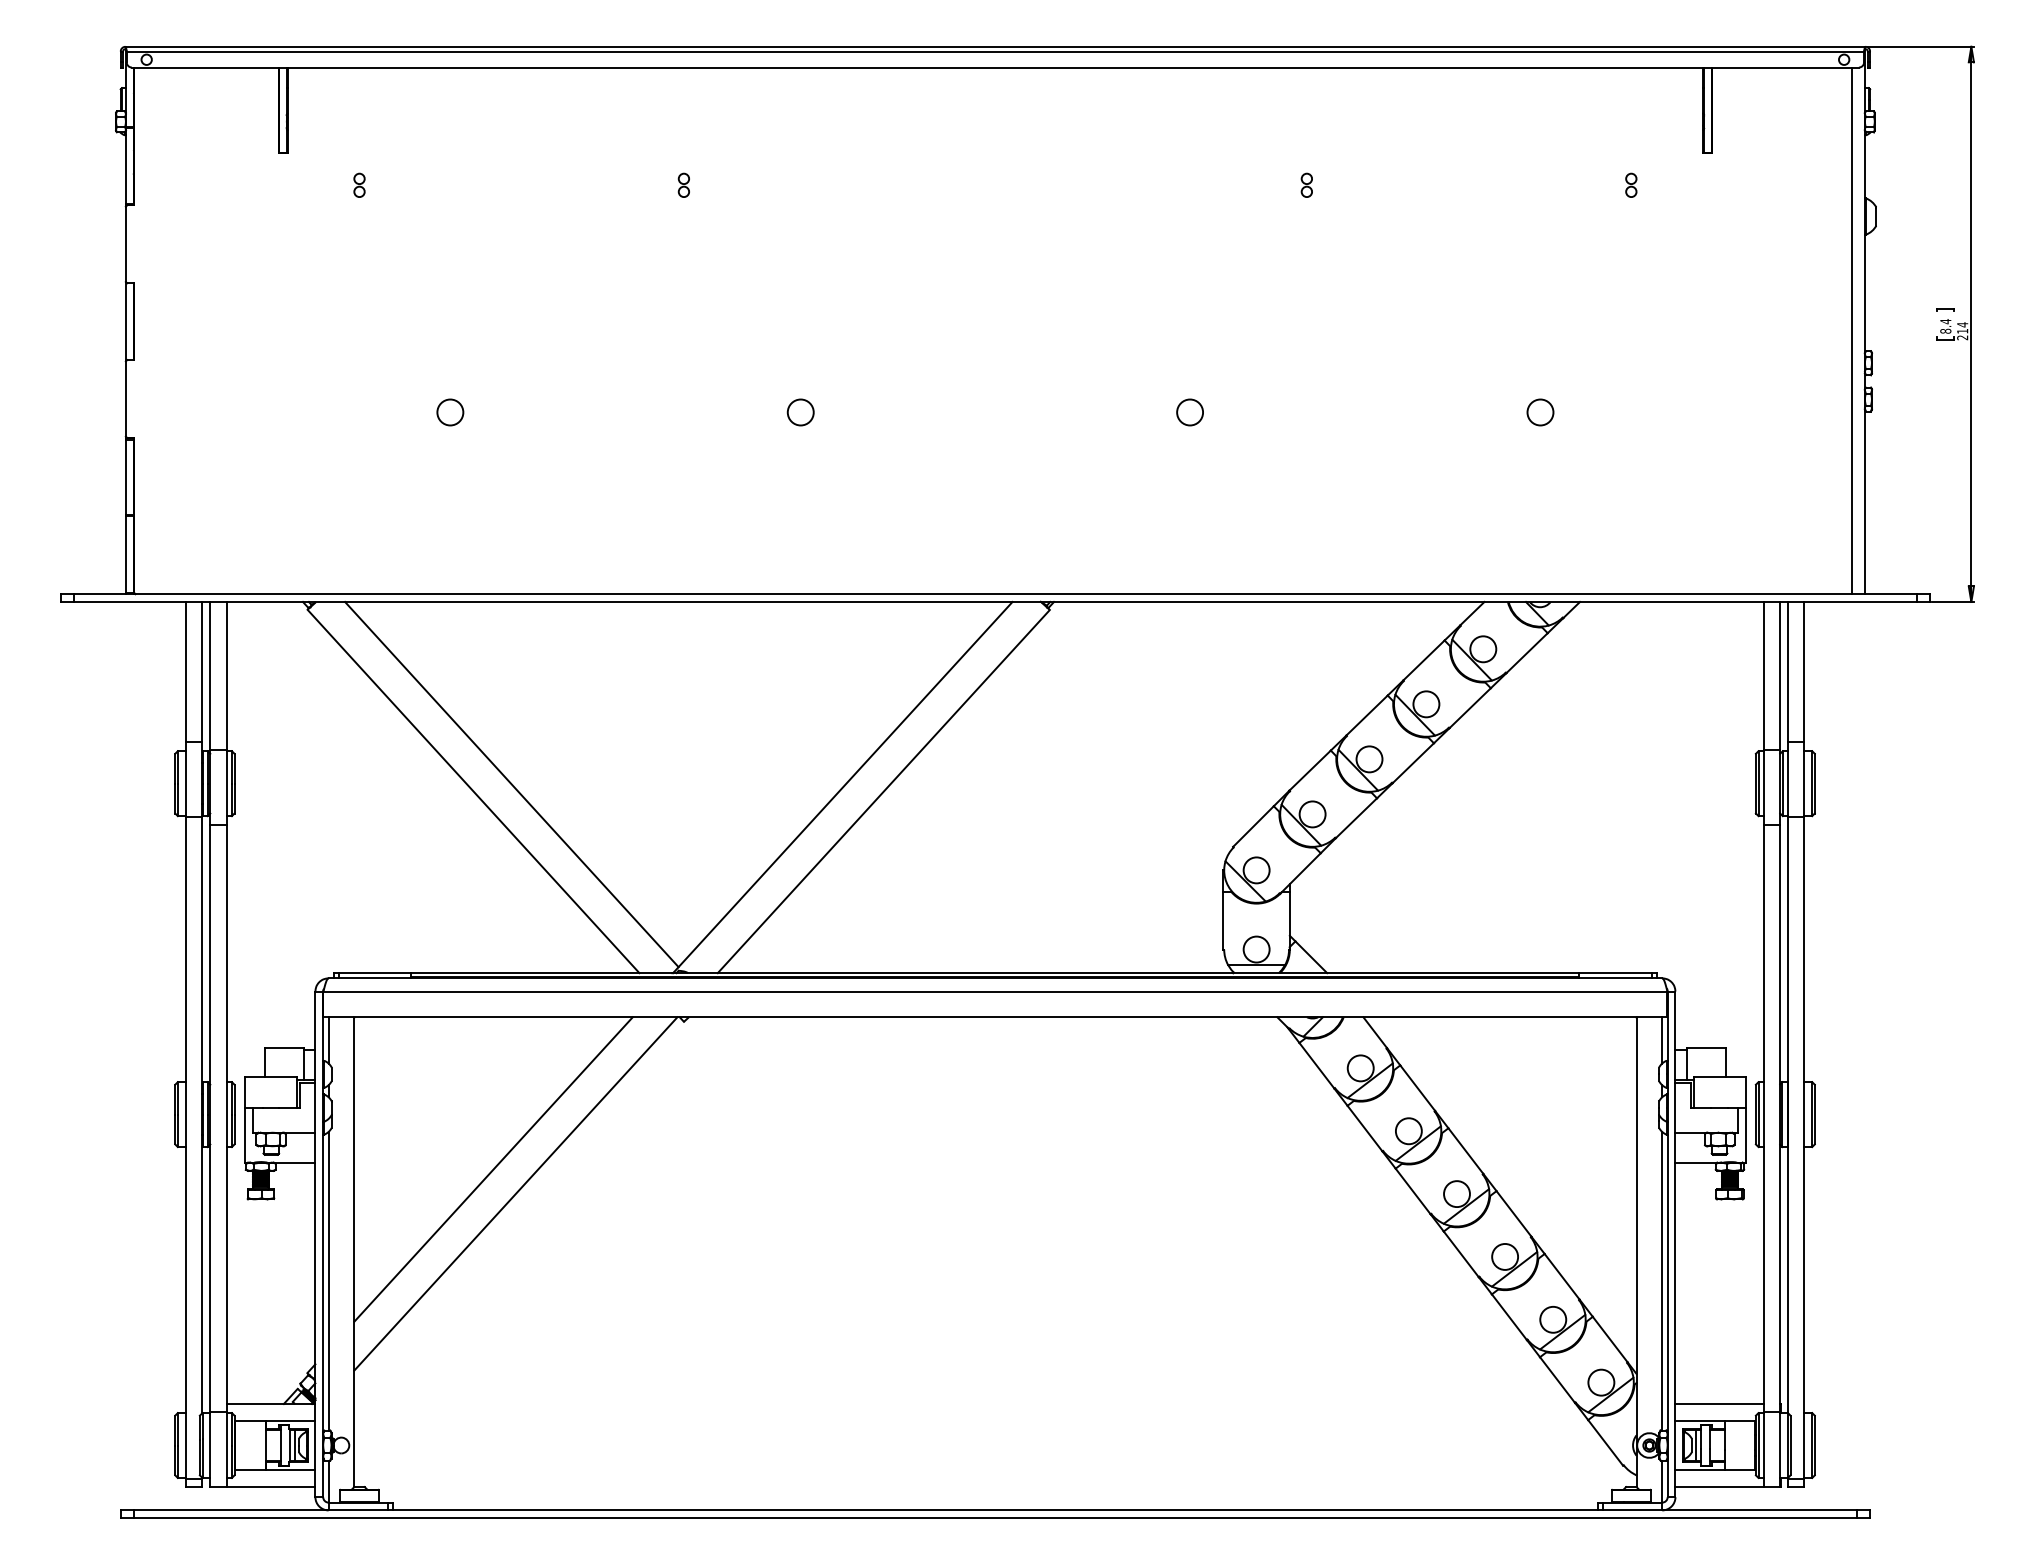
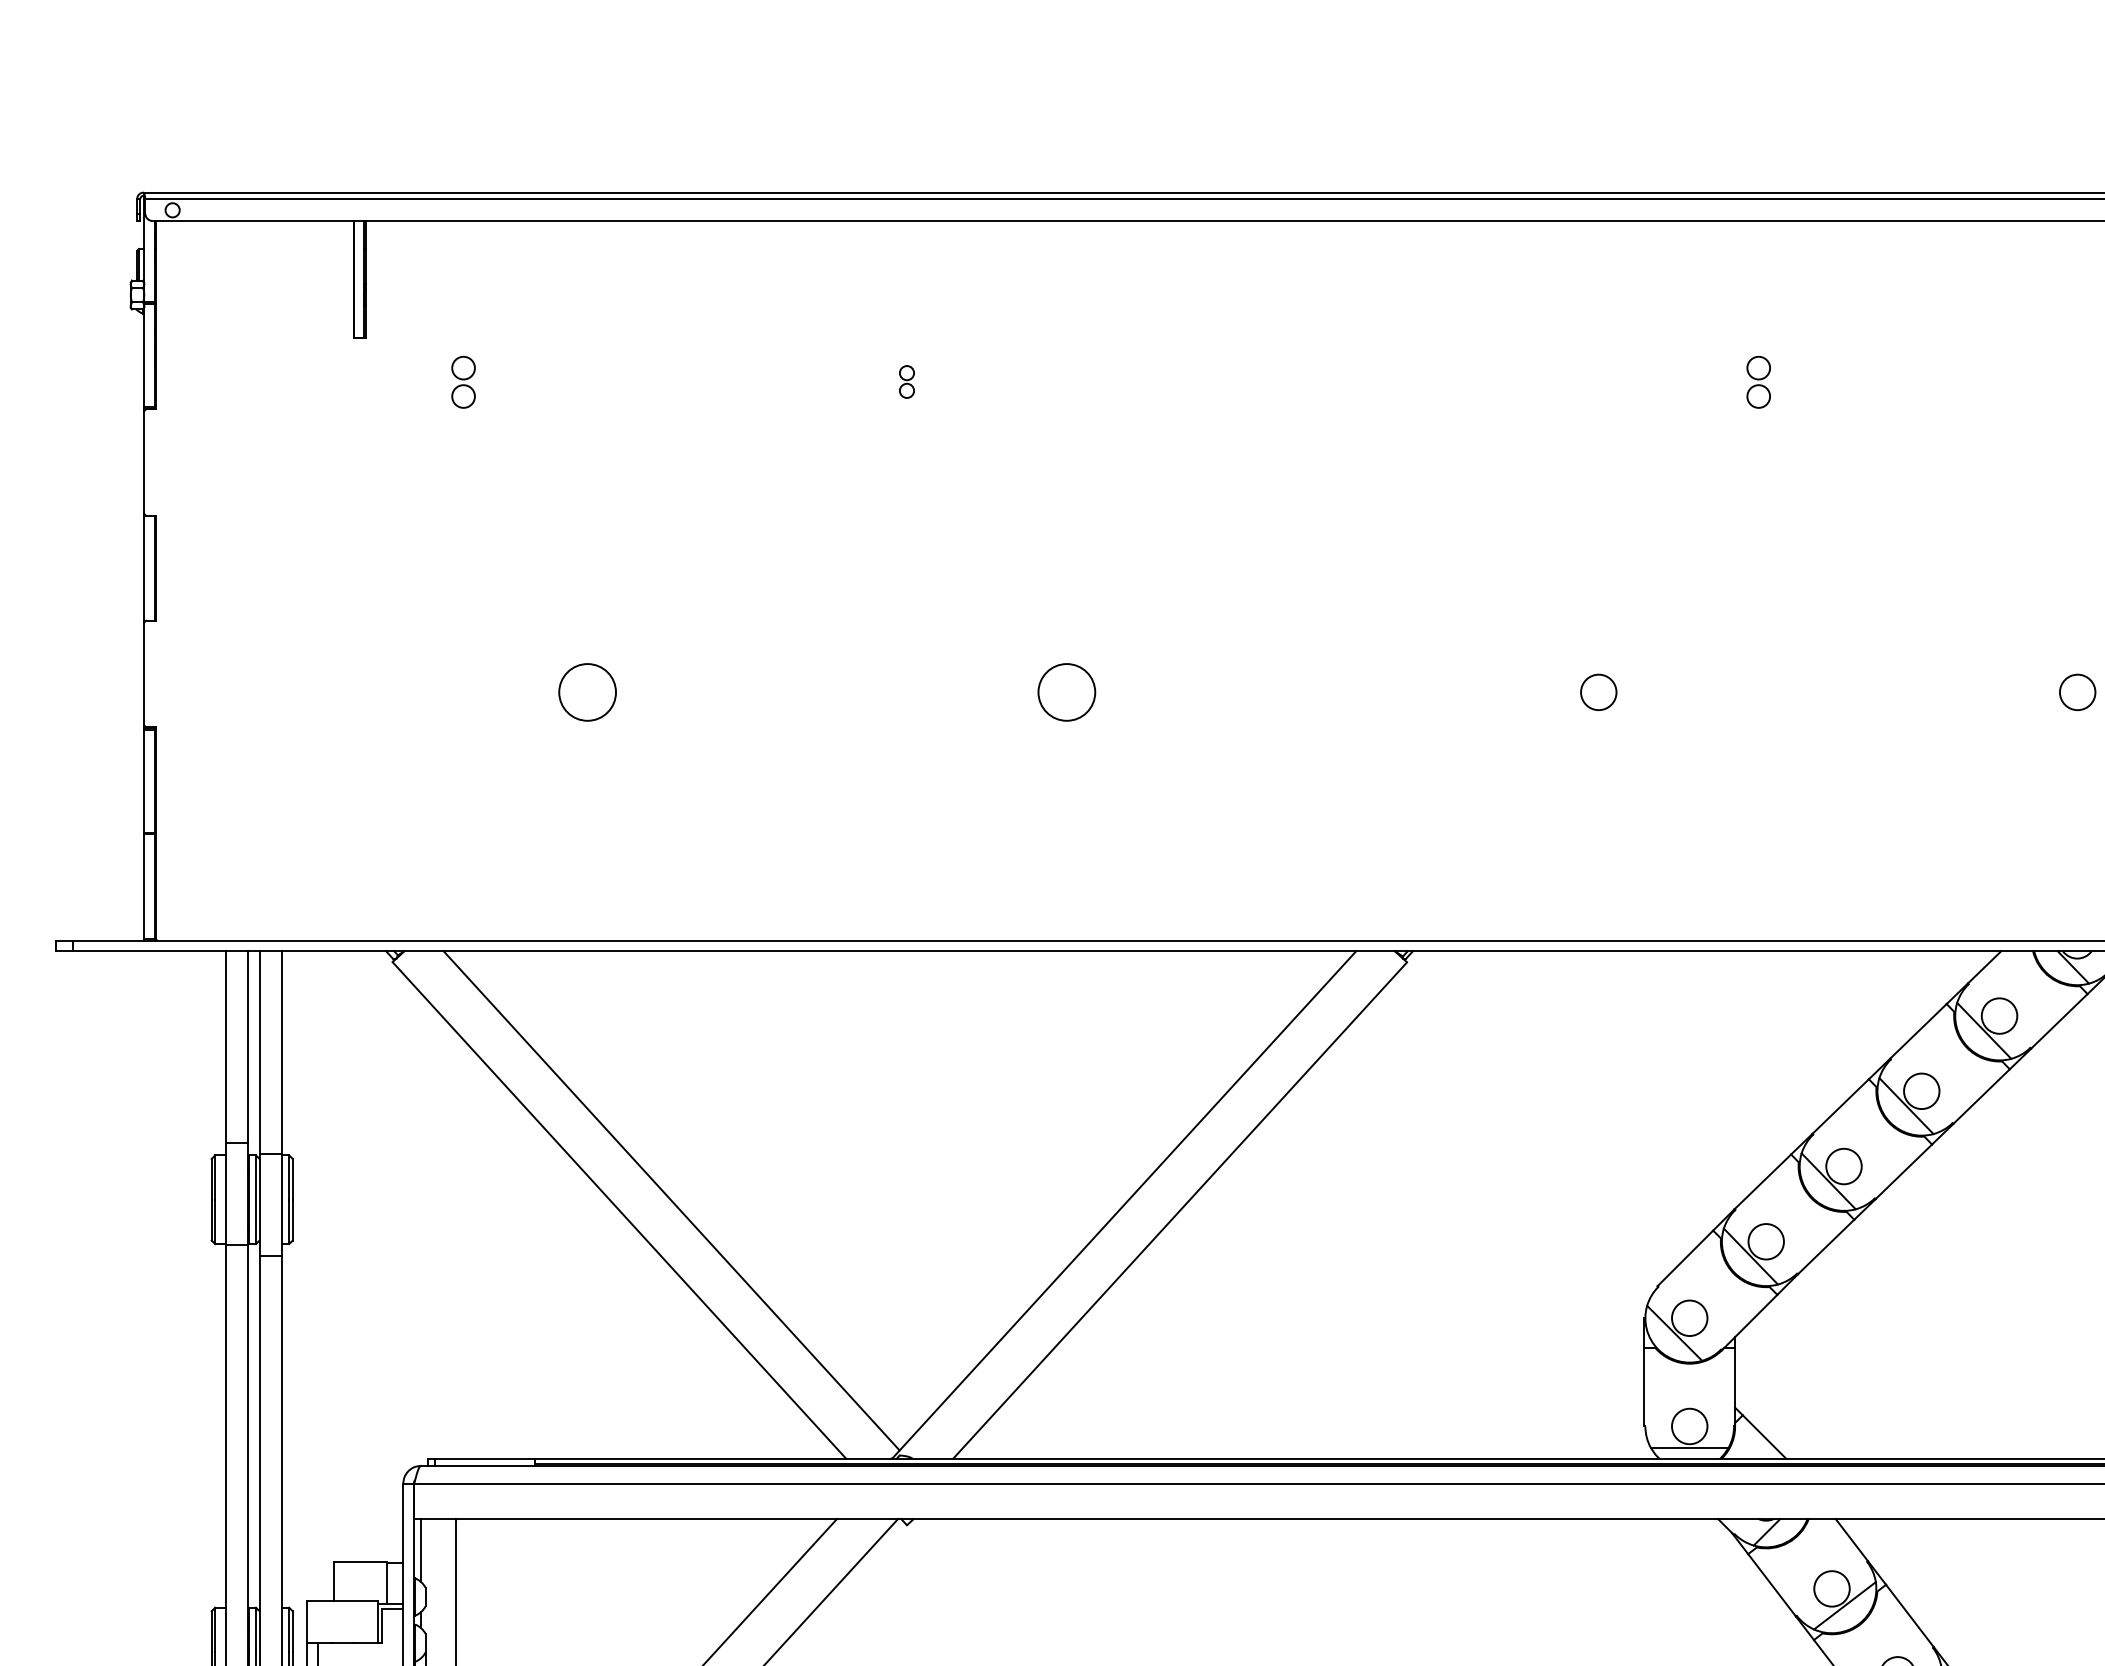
part: (359, 184) -> (463, 380), size x1.6
part: (1306, 184) -> (1757, 380), size x1.6
circle: (450, 412) -> (587, 692), size x1.6
circle: (800, 412) -> (1066, 692), size x1.6

